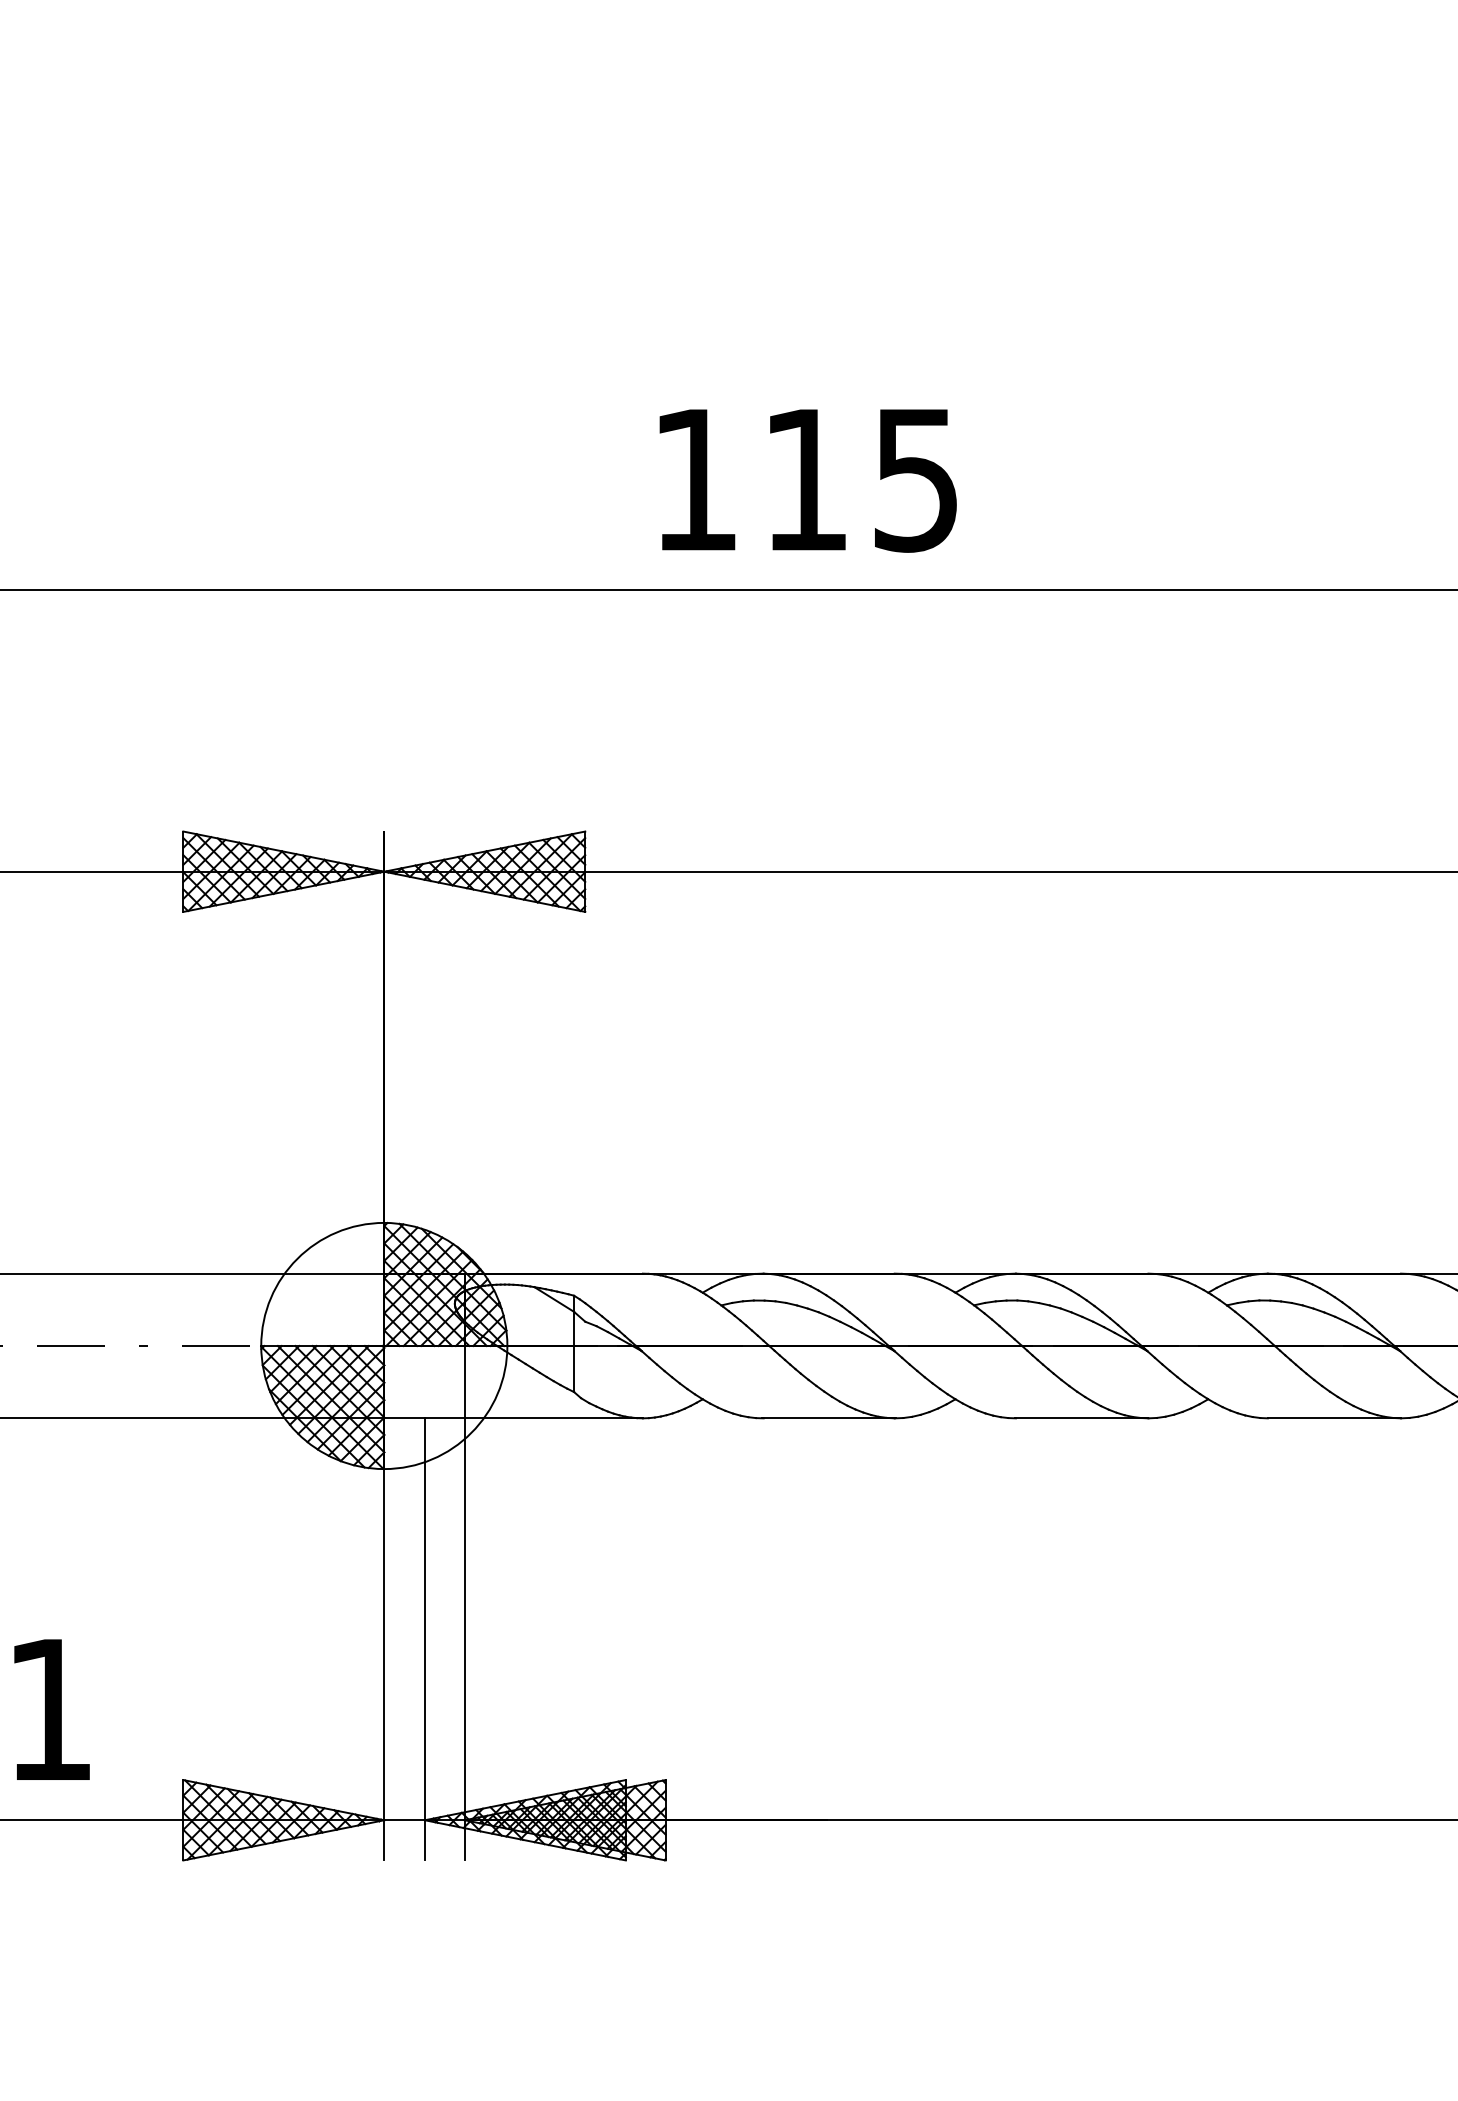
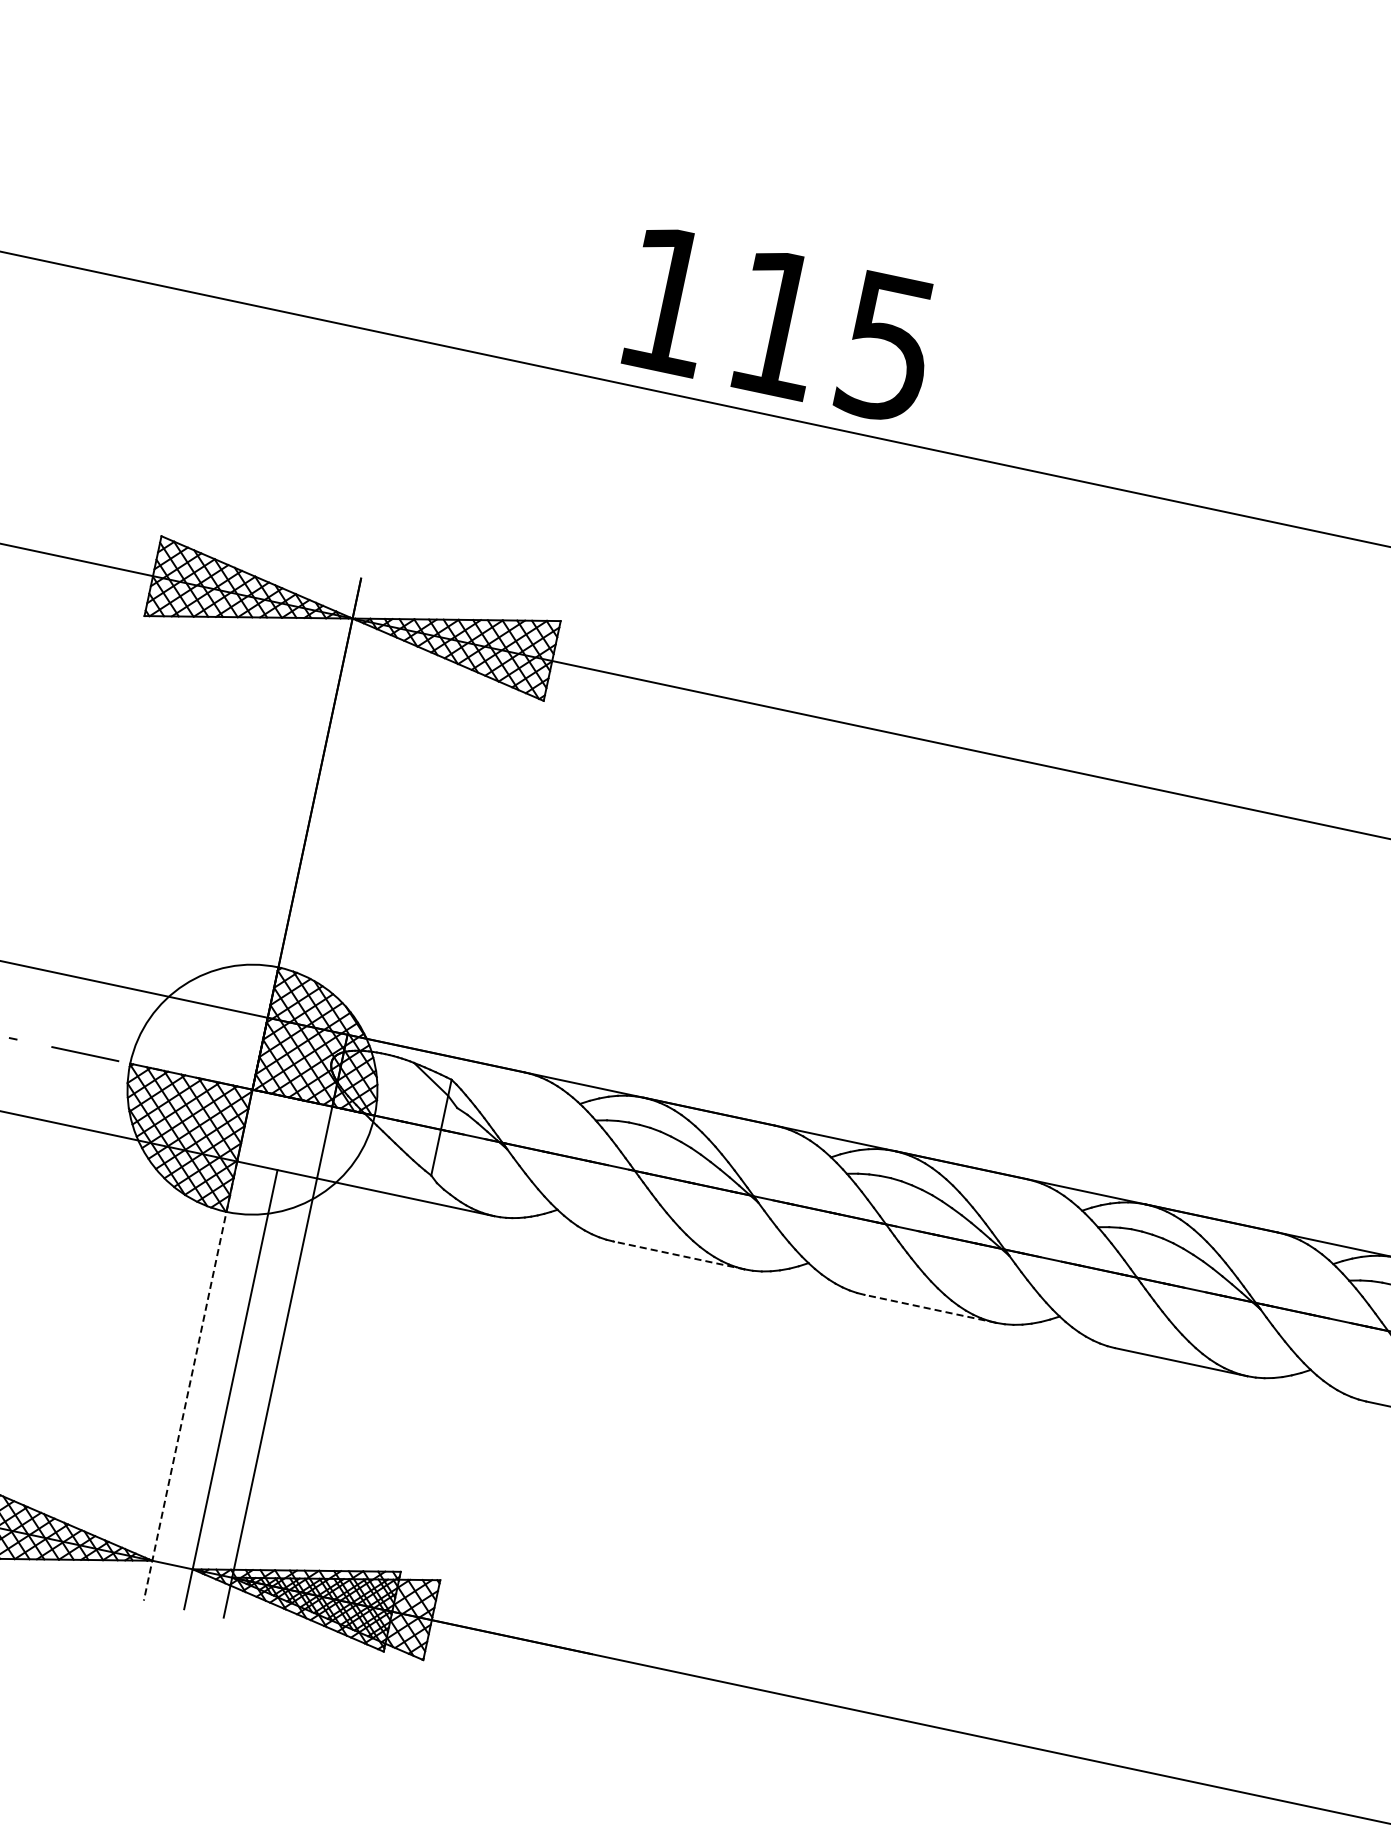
text: (807, 480) -> (779, 324), moved
line: (829, 1418) -> (679, 1255), solid -> dashed
line: (1081, 1418) -> (929, 1308), solid -> dashed
line: (384, 1639) -> (190, 1381), solid -> dashed

